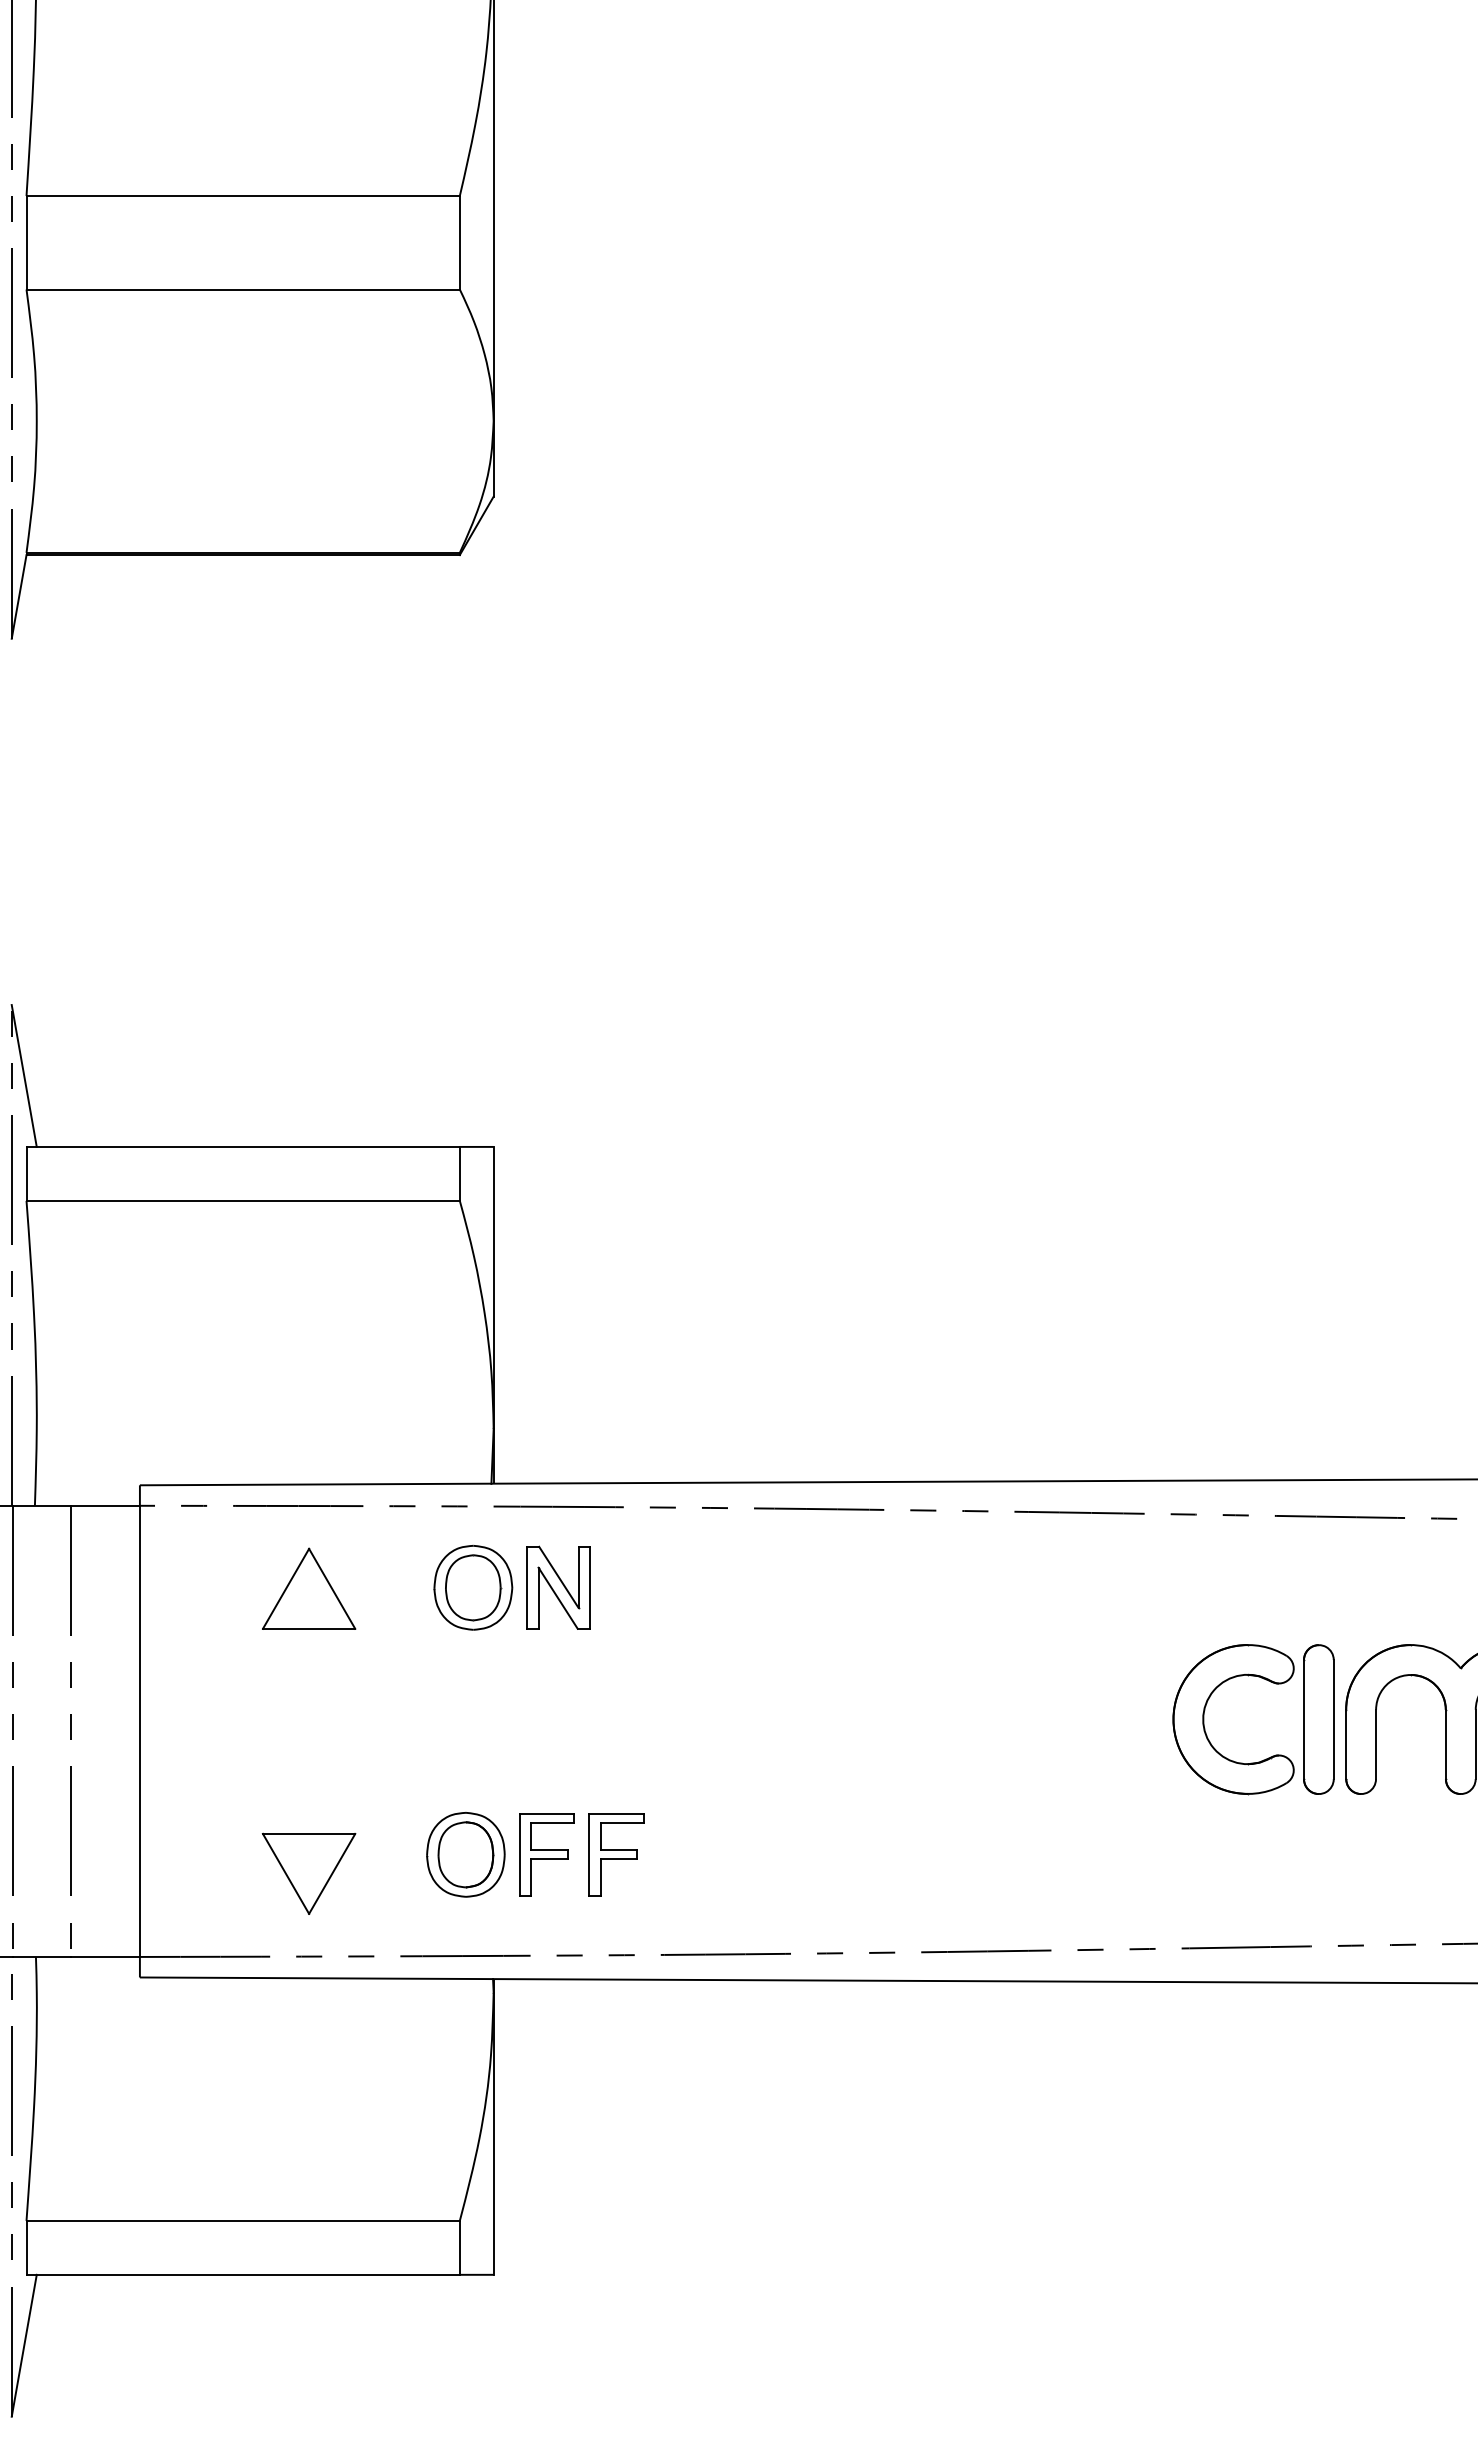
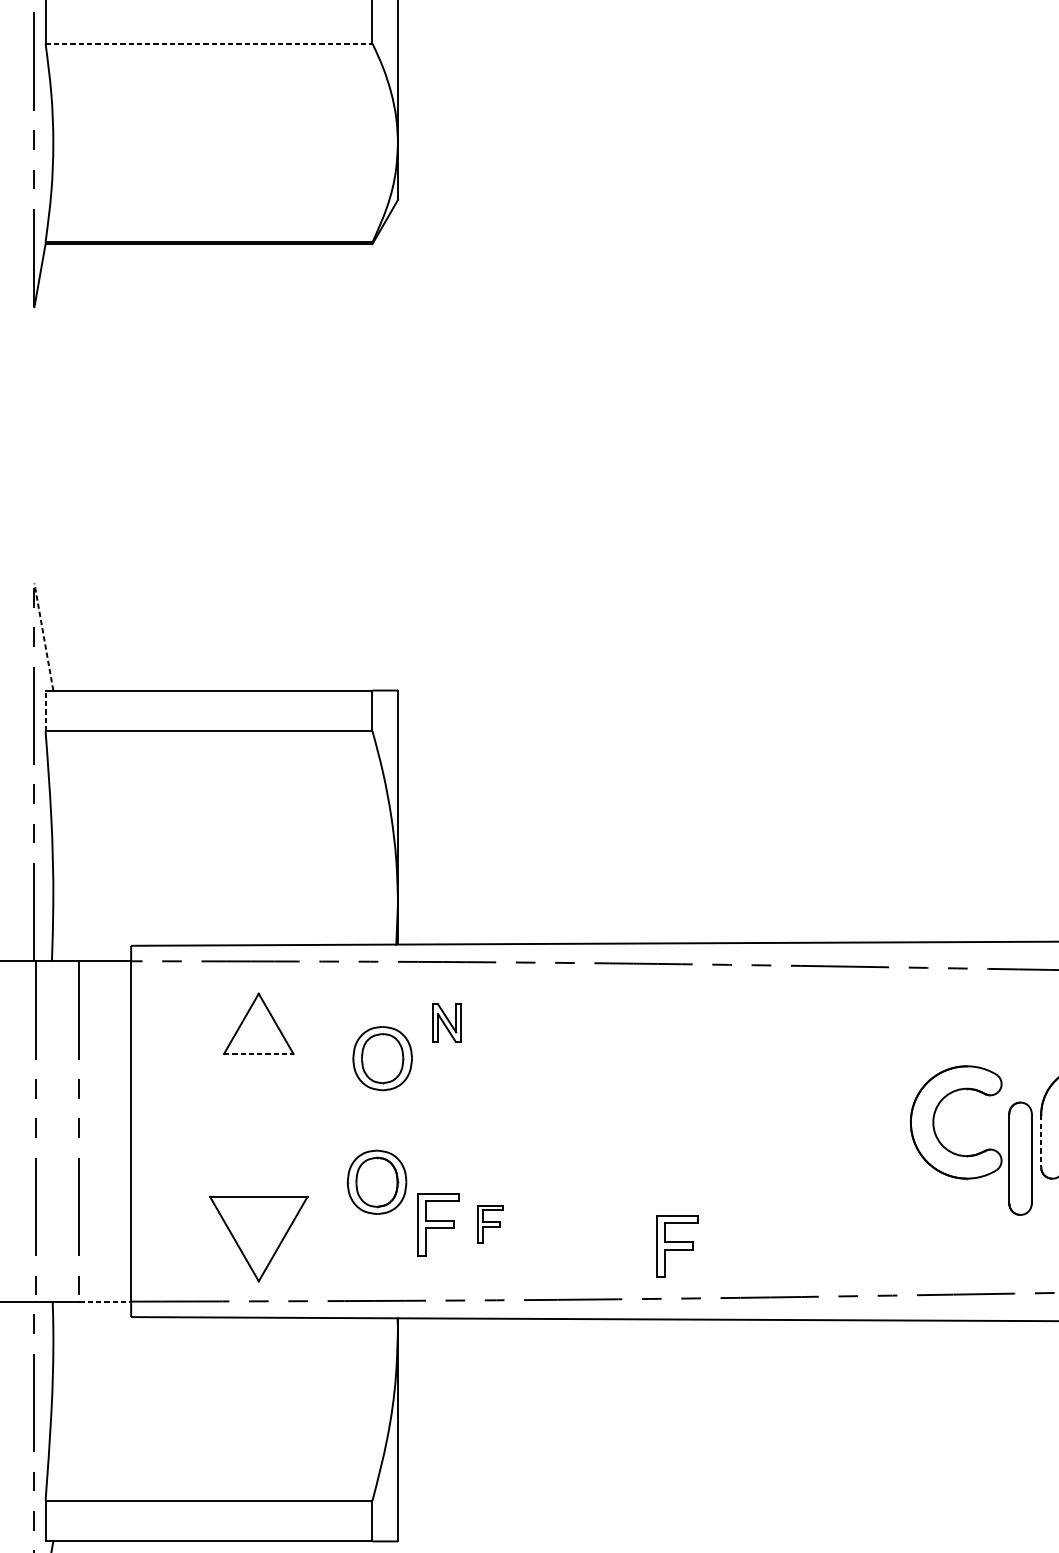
line: (243, 289) -> (209, 43), solid -> dashed
line: (24, 1075) -> (44, 636), solid -> dashed
line: (26, 1173) -> (45, 710), solid -> dashed
part: (473, 1587) -> (382, 1058), moved
part: (558, 1587) -> (446, 1022), size x0.6
line: (309, 1628) -> (259, 1053), solid -> dashed
part: (1318, 1719) -> (1020, 1158), moved
line: (1346, 1744) -> (1041, 1141), solid -> dashed
part: (465, 1854) -> (376, 1182), moved
part: (616, 1854) -> (490, 1224), size x0.6
part: (308, 1873) -> (258, 1238), size x1.4
part: (863, 1883) -> (677, 1246), added
line: (106, 1956) -> (105, 1301), solid -> dashed

